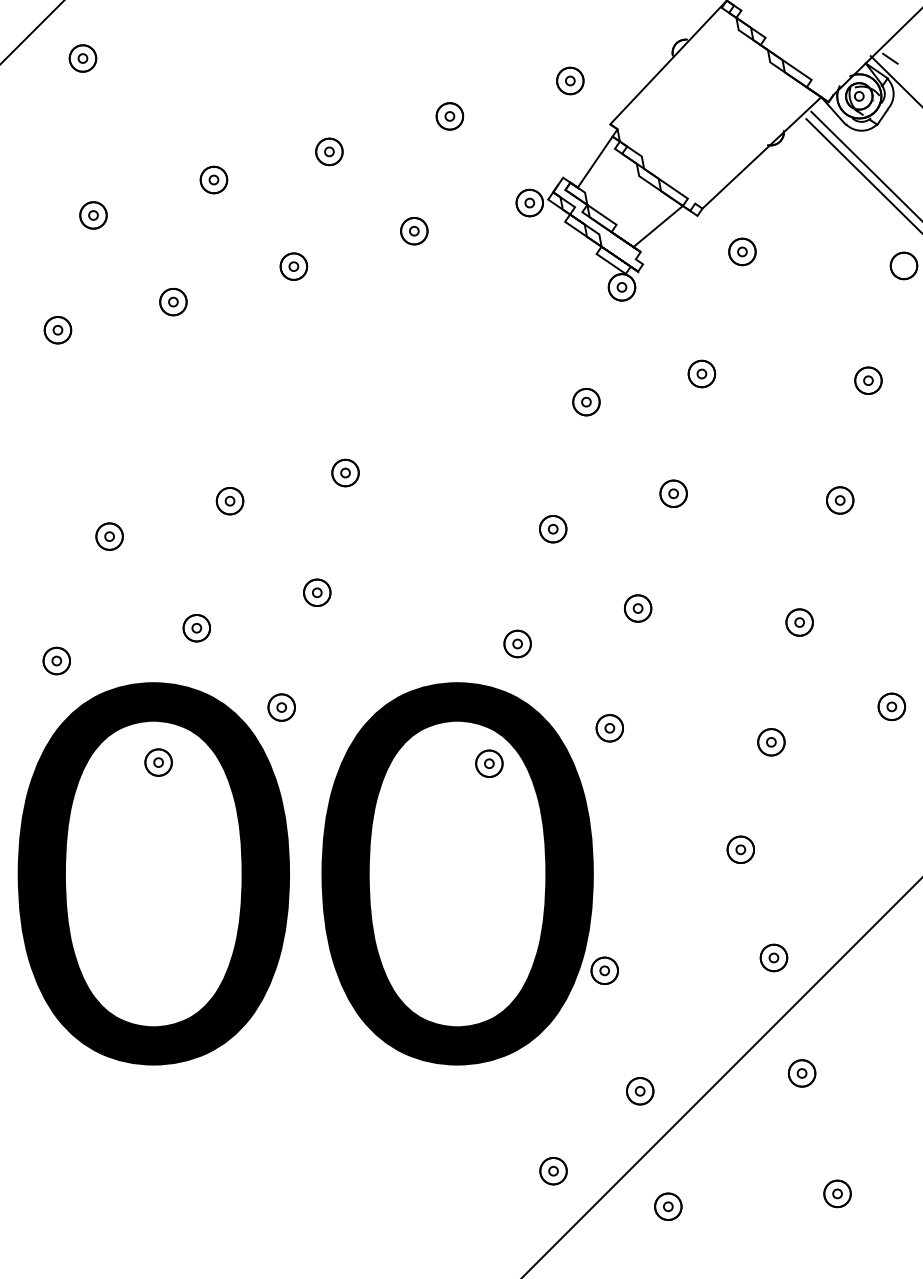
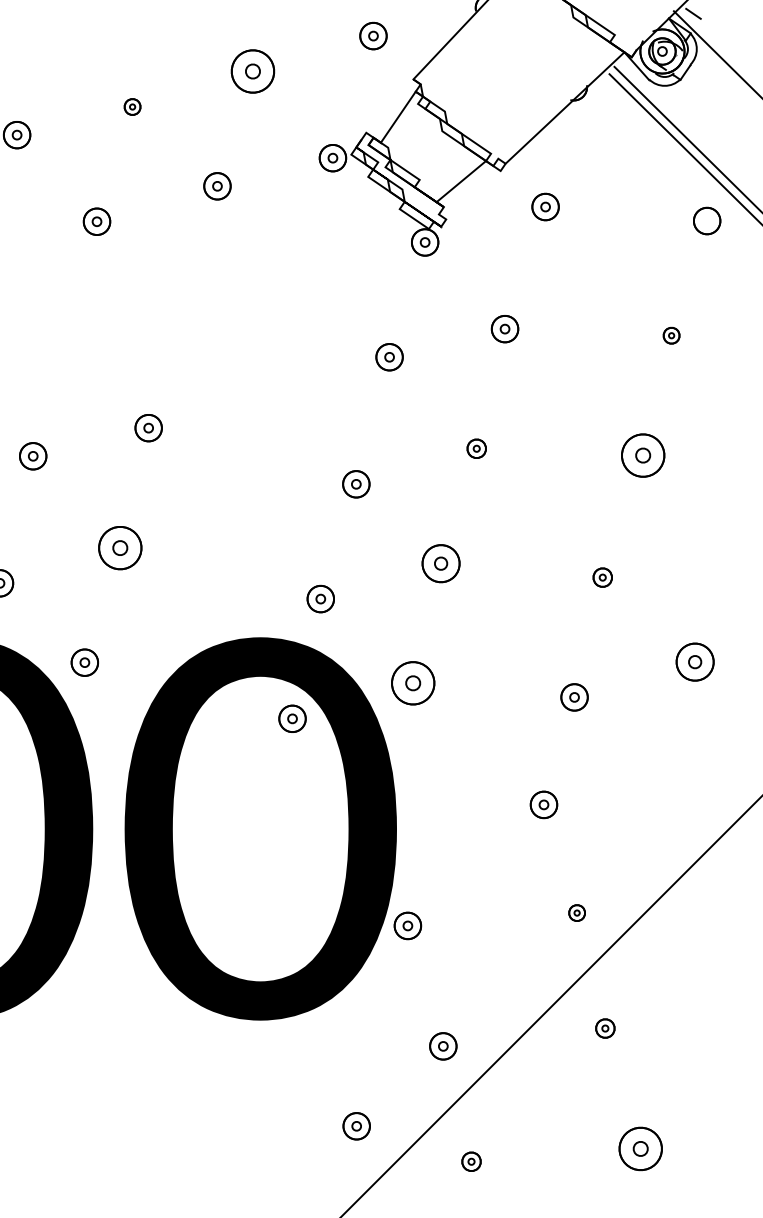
part: (449, 116) -> (252, 71), size x1.6
part: (329, 151) -> (132, 106), size x0.6
part: (868, 380) -> (671, 335), size x0.6
part: (673, 493) -> (476, 448), size x0.7
part: (840, 500) -> (643, 455), size x1.6
part: (317, 592) -> (120, 547), size x1.6
part: (638, 608) -> (441, 563), size x1.4
part: (799, 622) -> (602, 577), size x0.7
part: (891, 706) -> (694, 661), size x1.4
part: (609, 728) -> (412, 683), size x1.6
part: (773, 957) -> (576, 912), size x0.6
part: (802, 1073) -> (605, 1028), size x0.7
part: (837, 1193) -> (640, 1148), size x1.6
part: (668, 1206) -> (471, 1161), size x0.7

